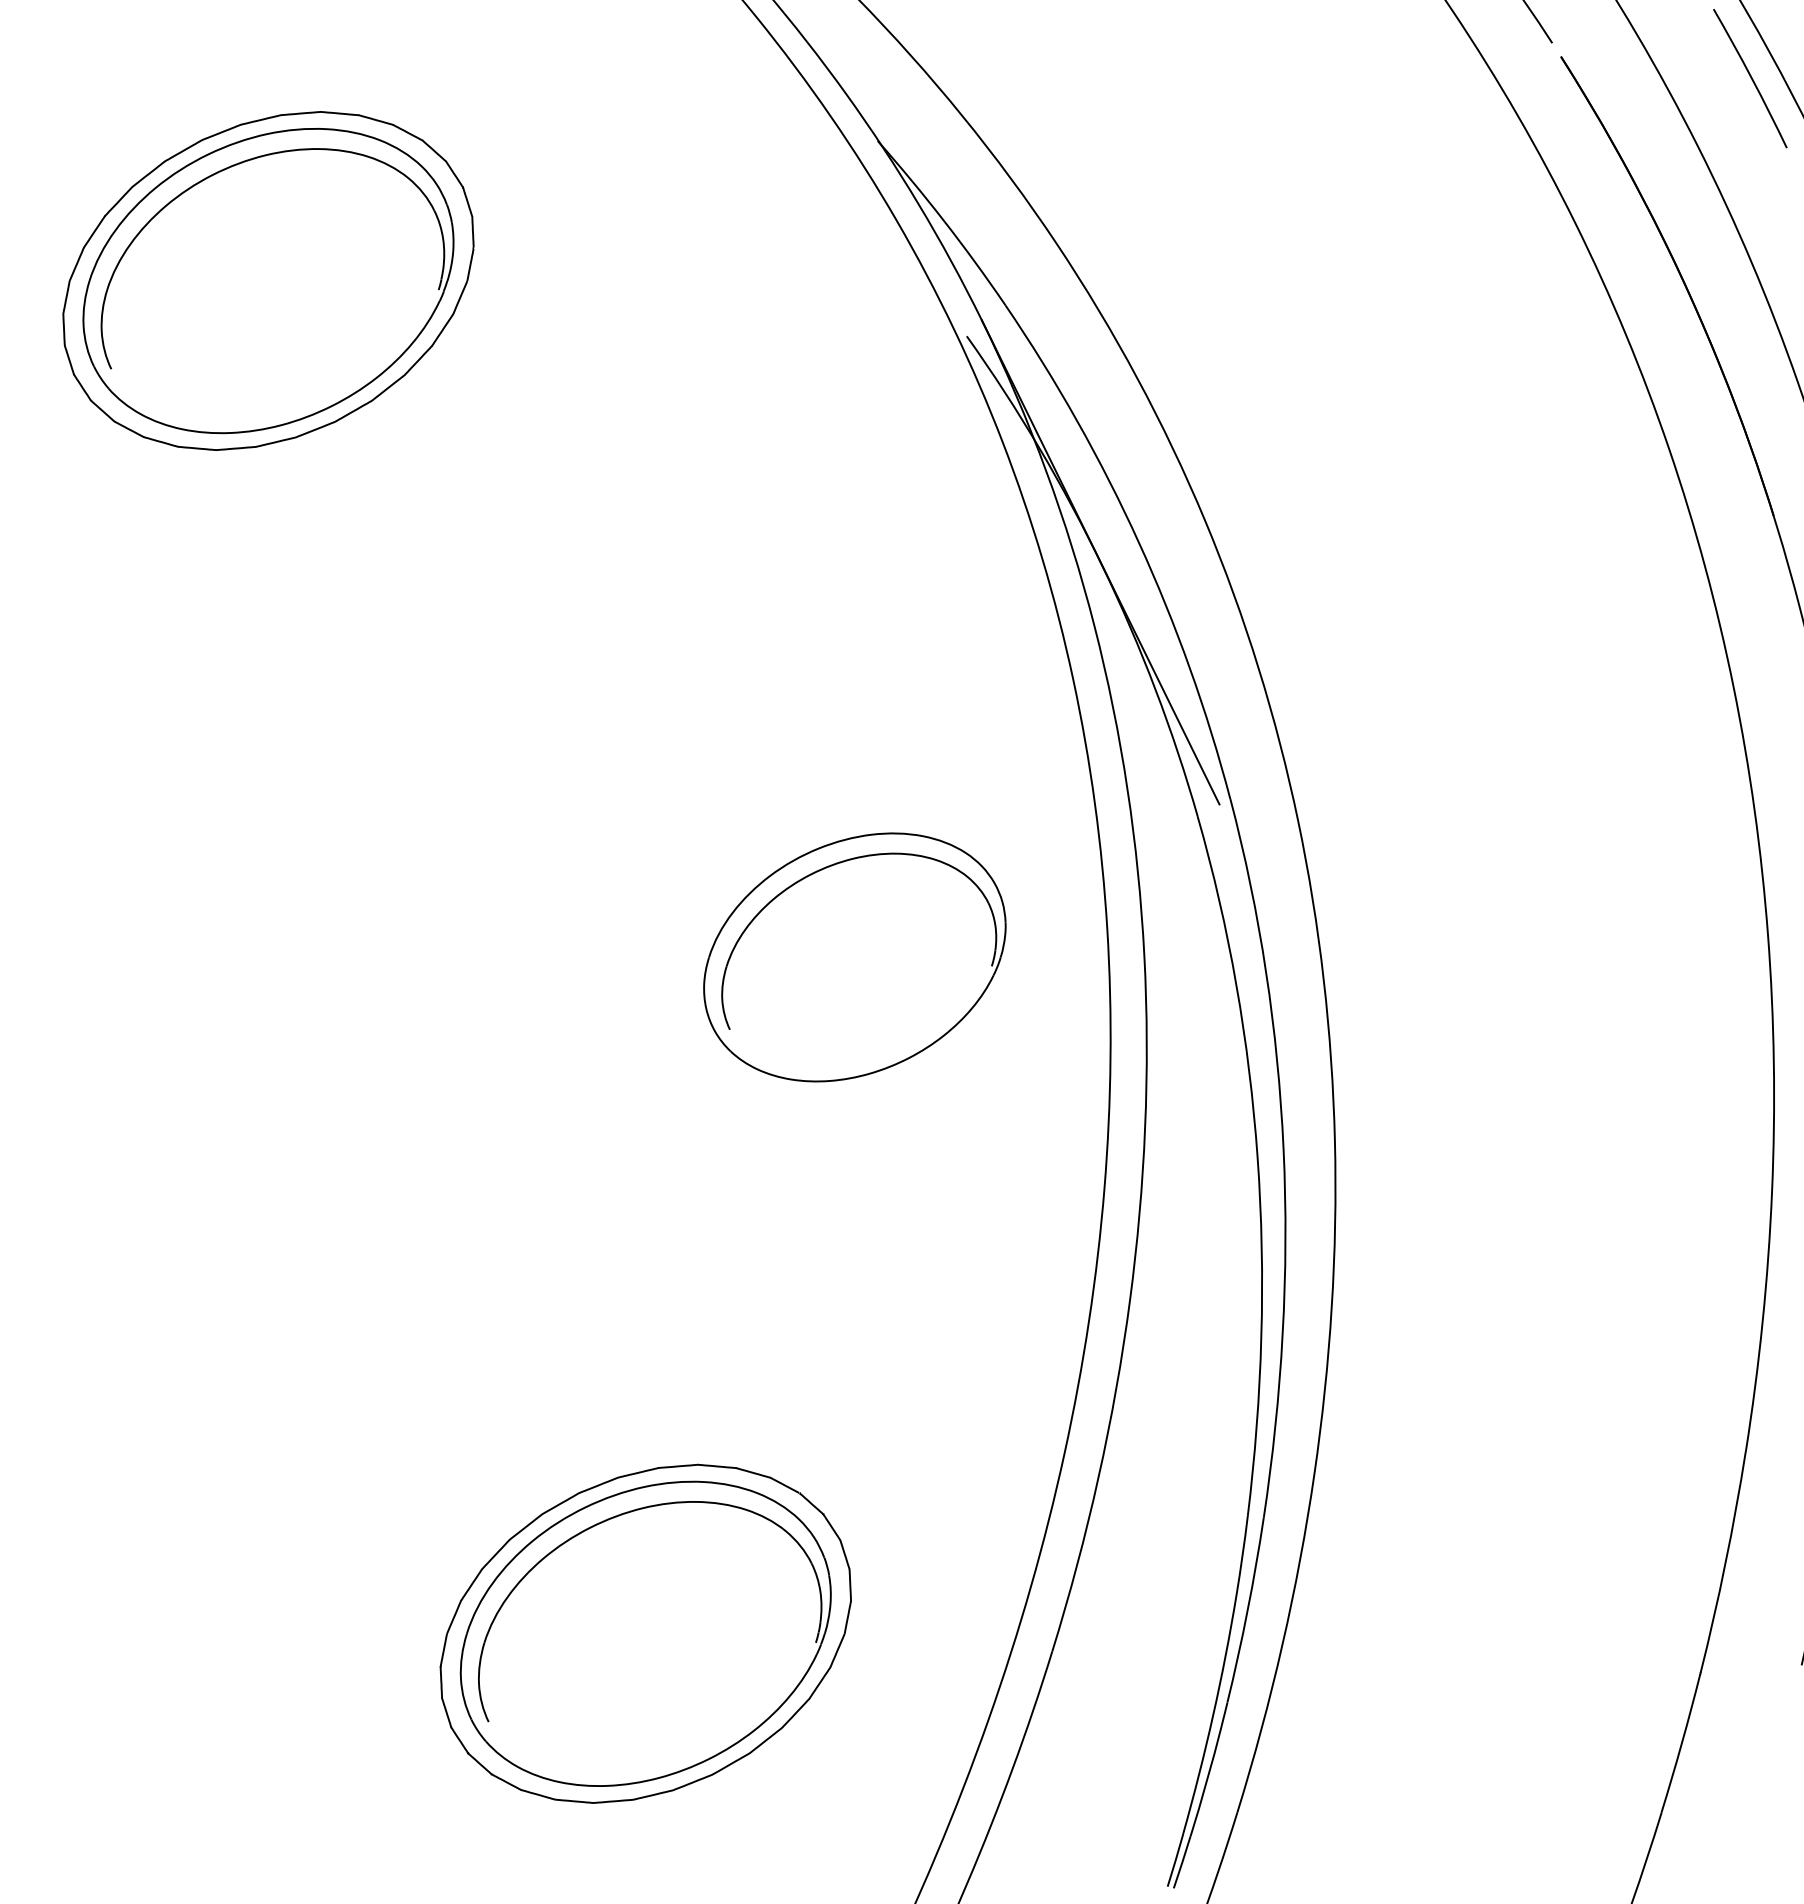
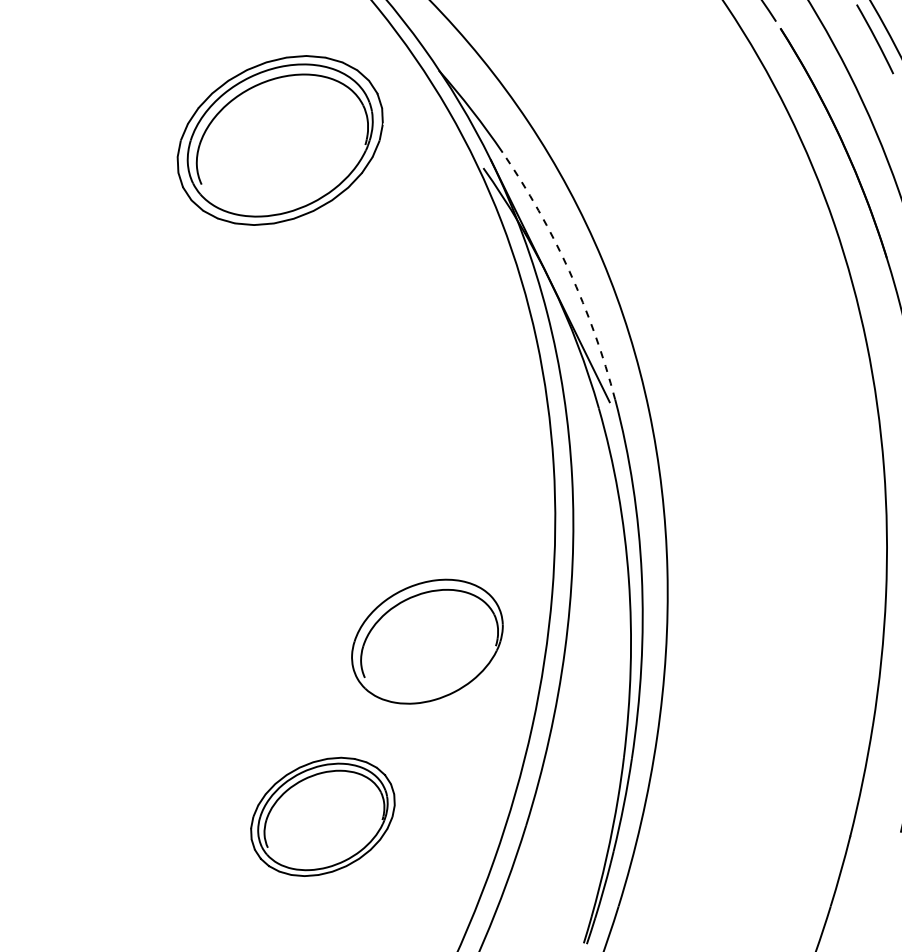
part: (266, 280) -> (279, 140), moved
arc: (1139, 542) -> (569, 271), solid -> dashed
part: (854, 957) -> (427, 641), moved
part: (644, 1633) -> (322, 816), size x0.7

